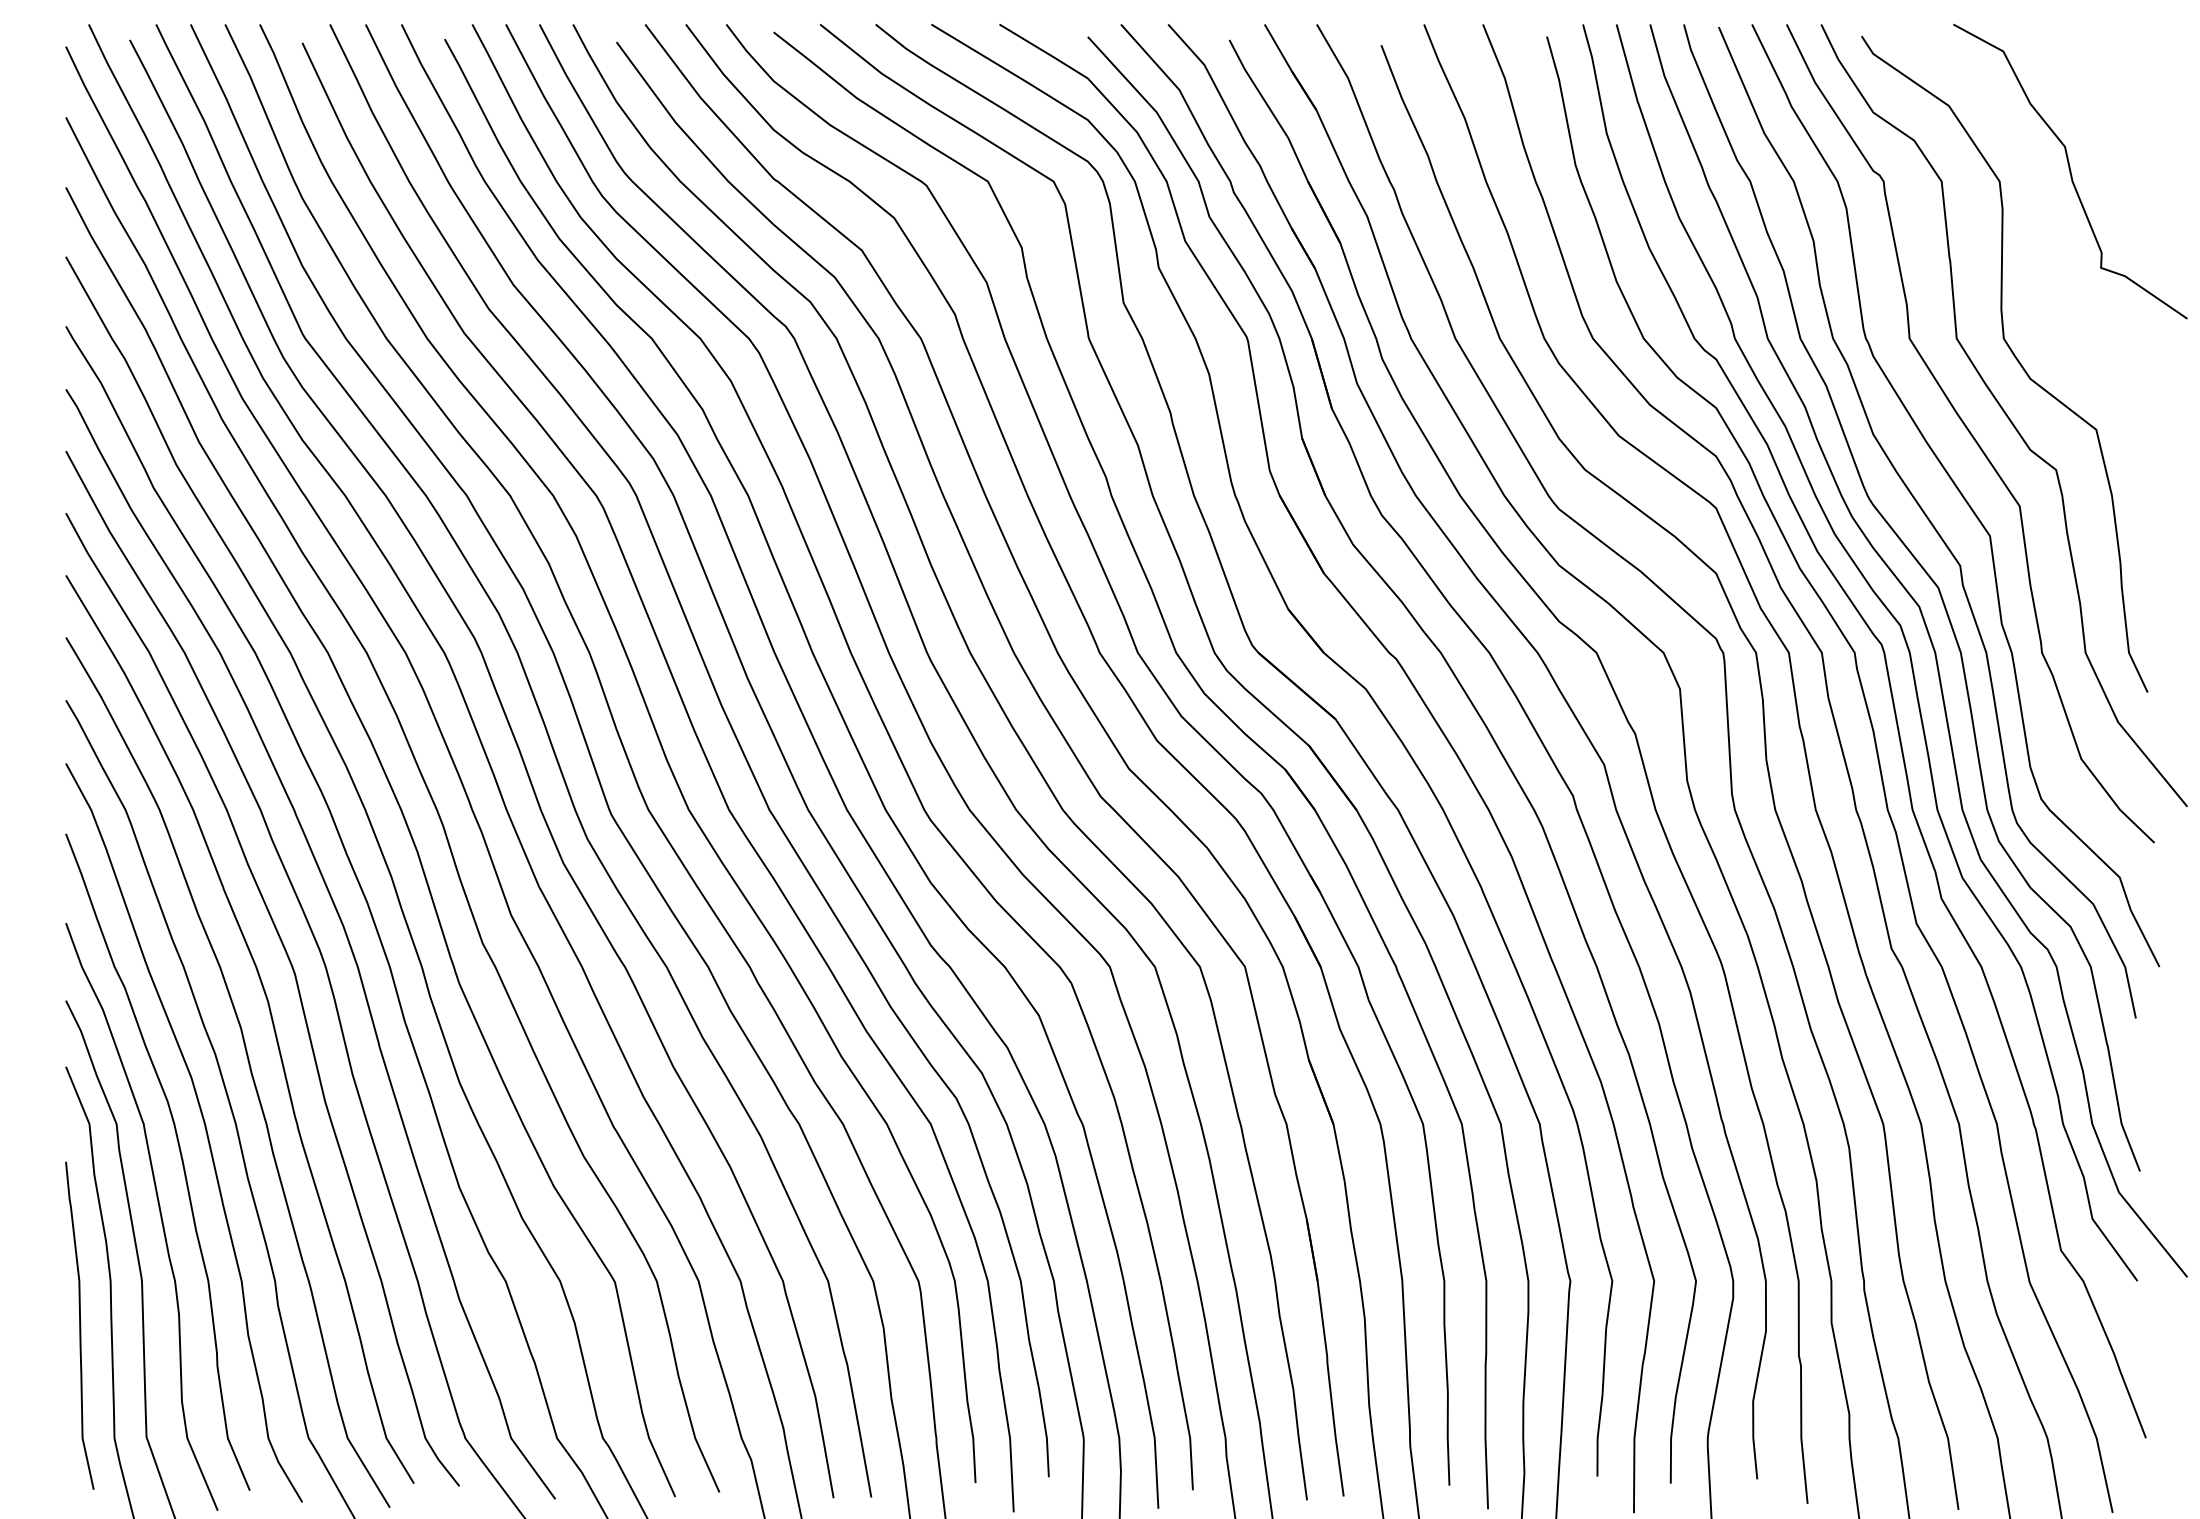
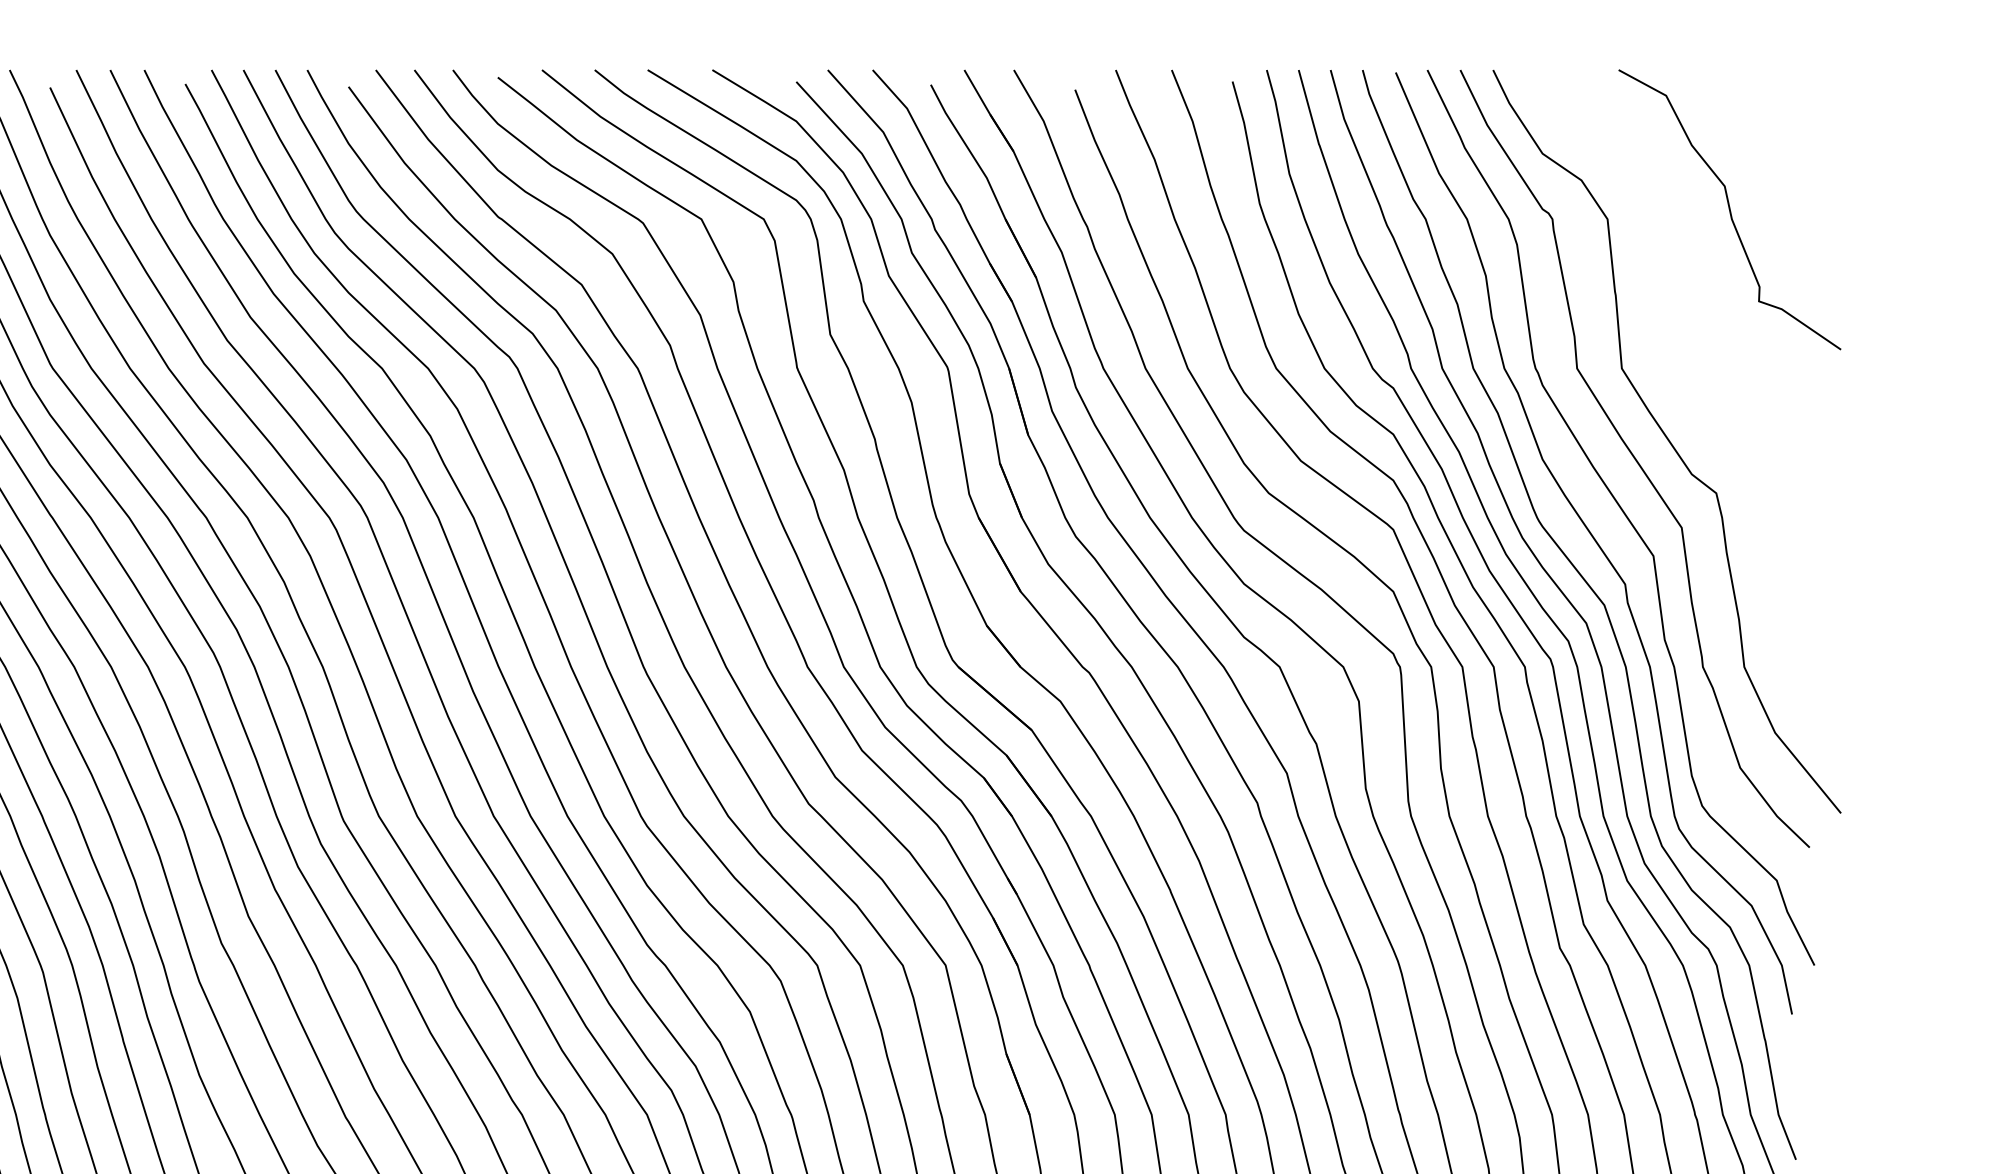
curve: (2014, 357) -> (1676, 386), removed

